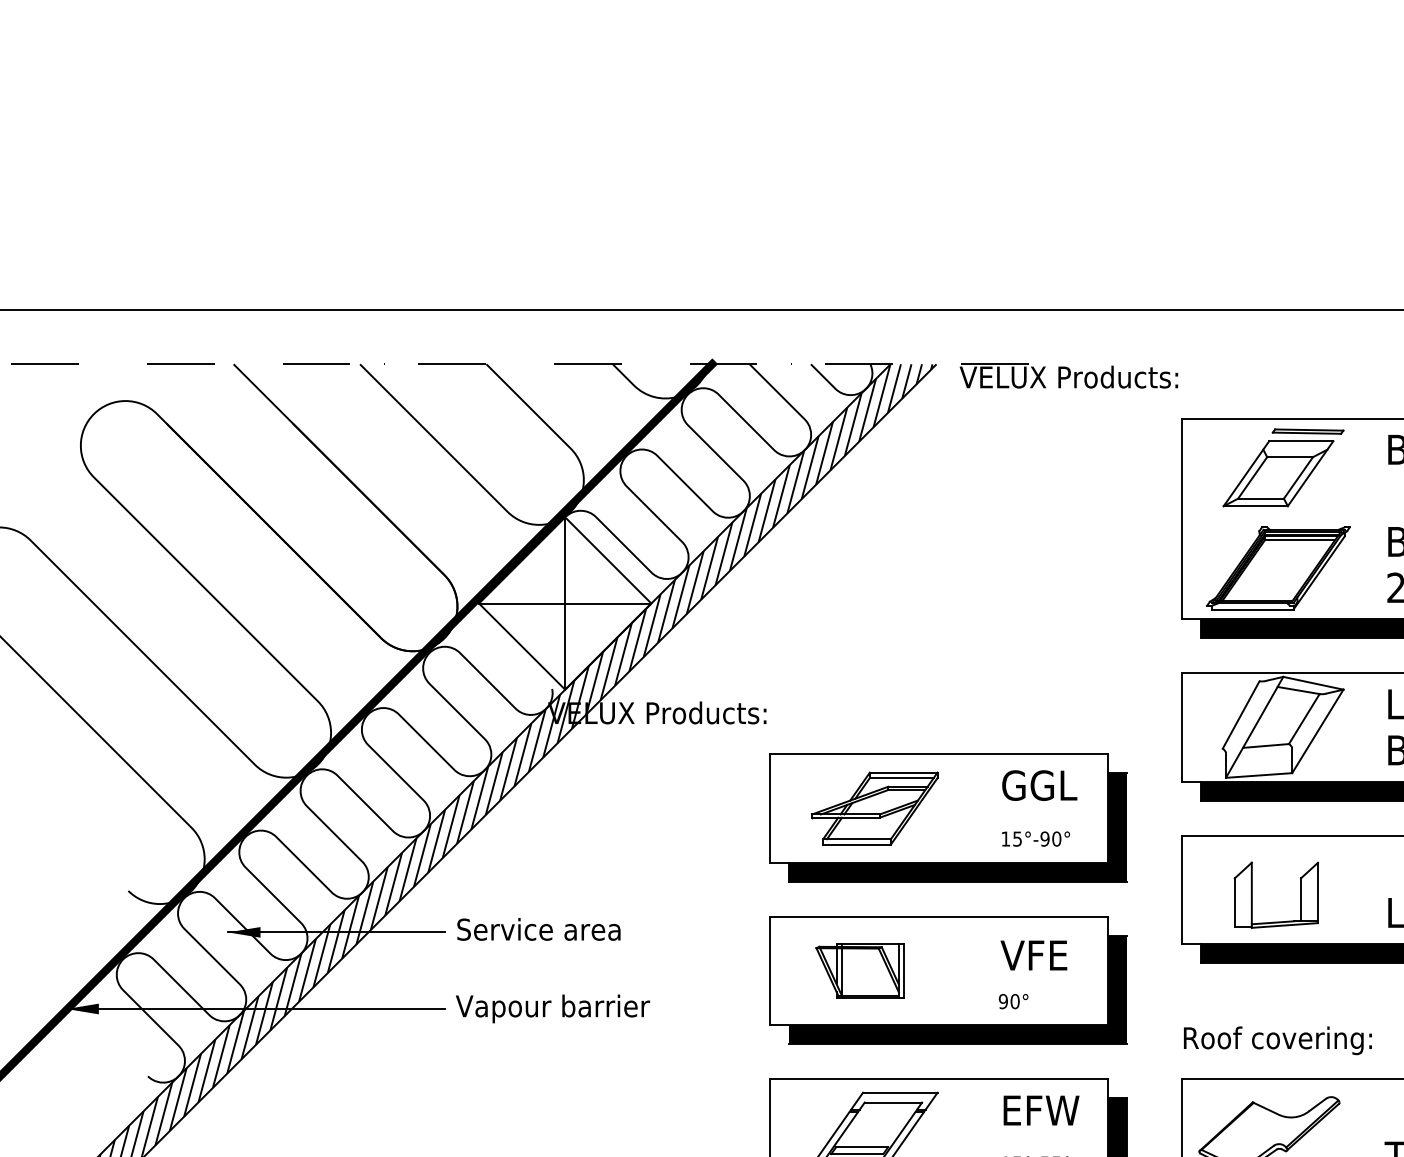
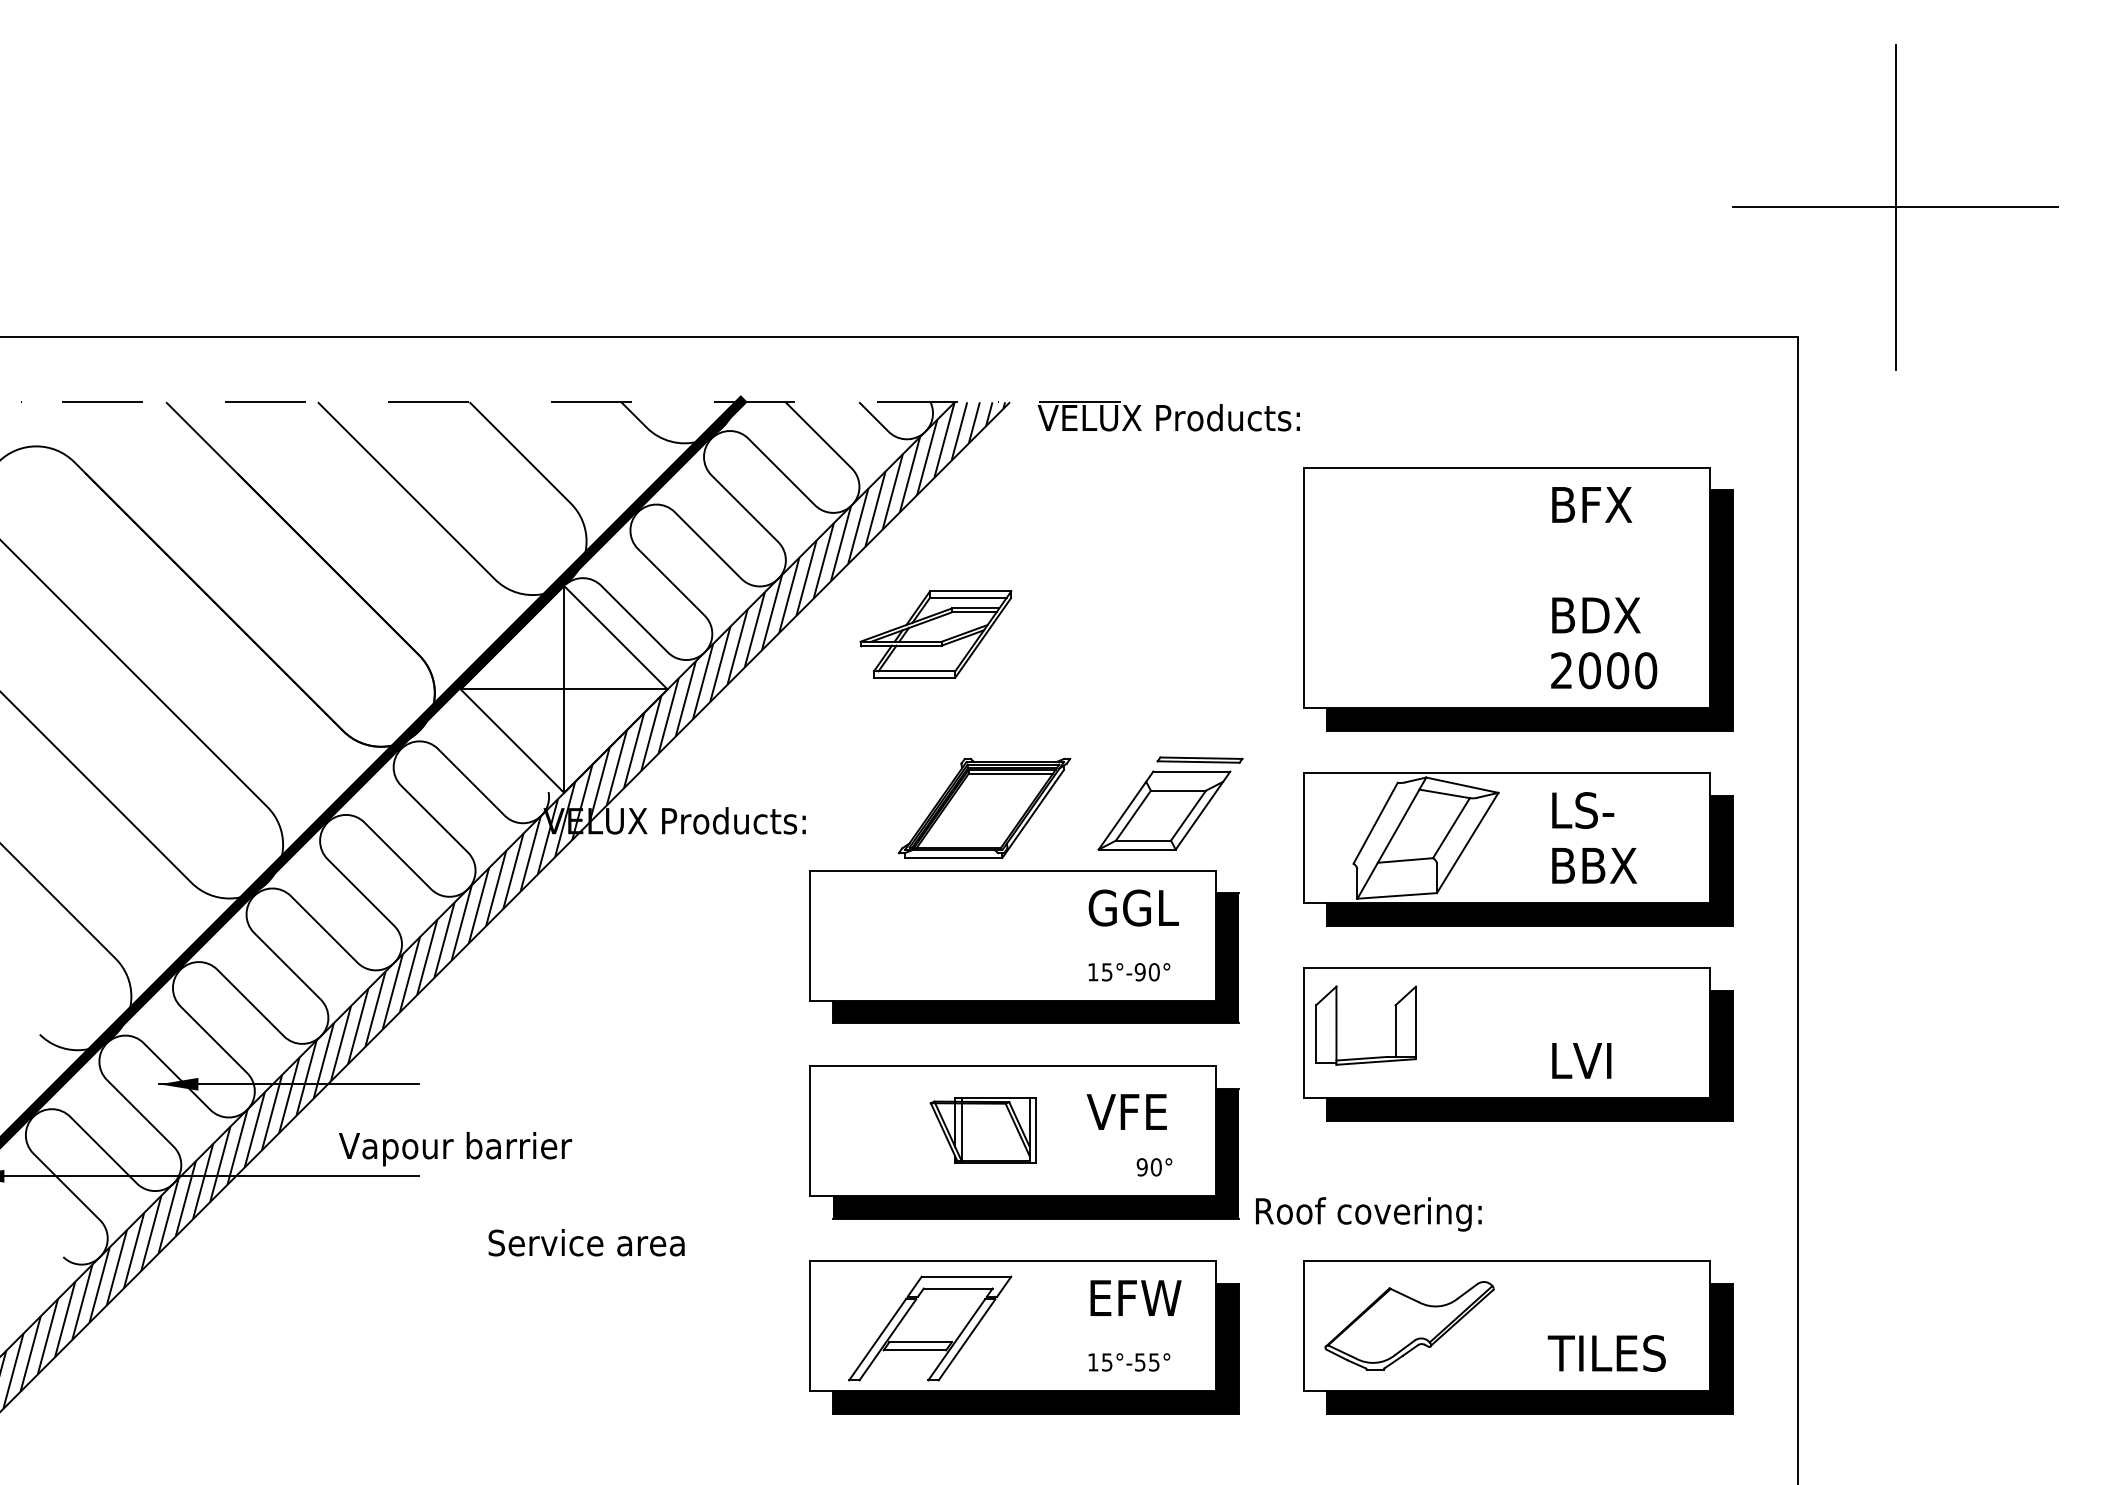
part: (1283, 467) -> (1170, 803), moved
part: (1278, 567) -> (984, 807), moved
part: (874, 808) -> (935, 634), moved
part: (1252, 895) -> (1337, 1025), moved
text: (538, 929) -> (586, 1242), moved
part: (859, 970) -> (982, 1130), moved
text: (1013, 1001) -> (1154, 1167), moved
text: (552, 1009) -> (455, 1149), moved
text: (1277, 1040) -> (1368, 1214), moved

